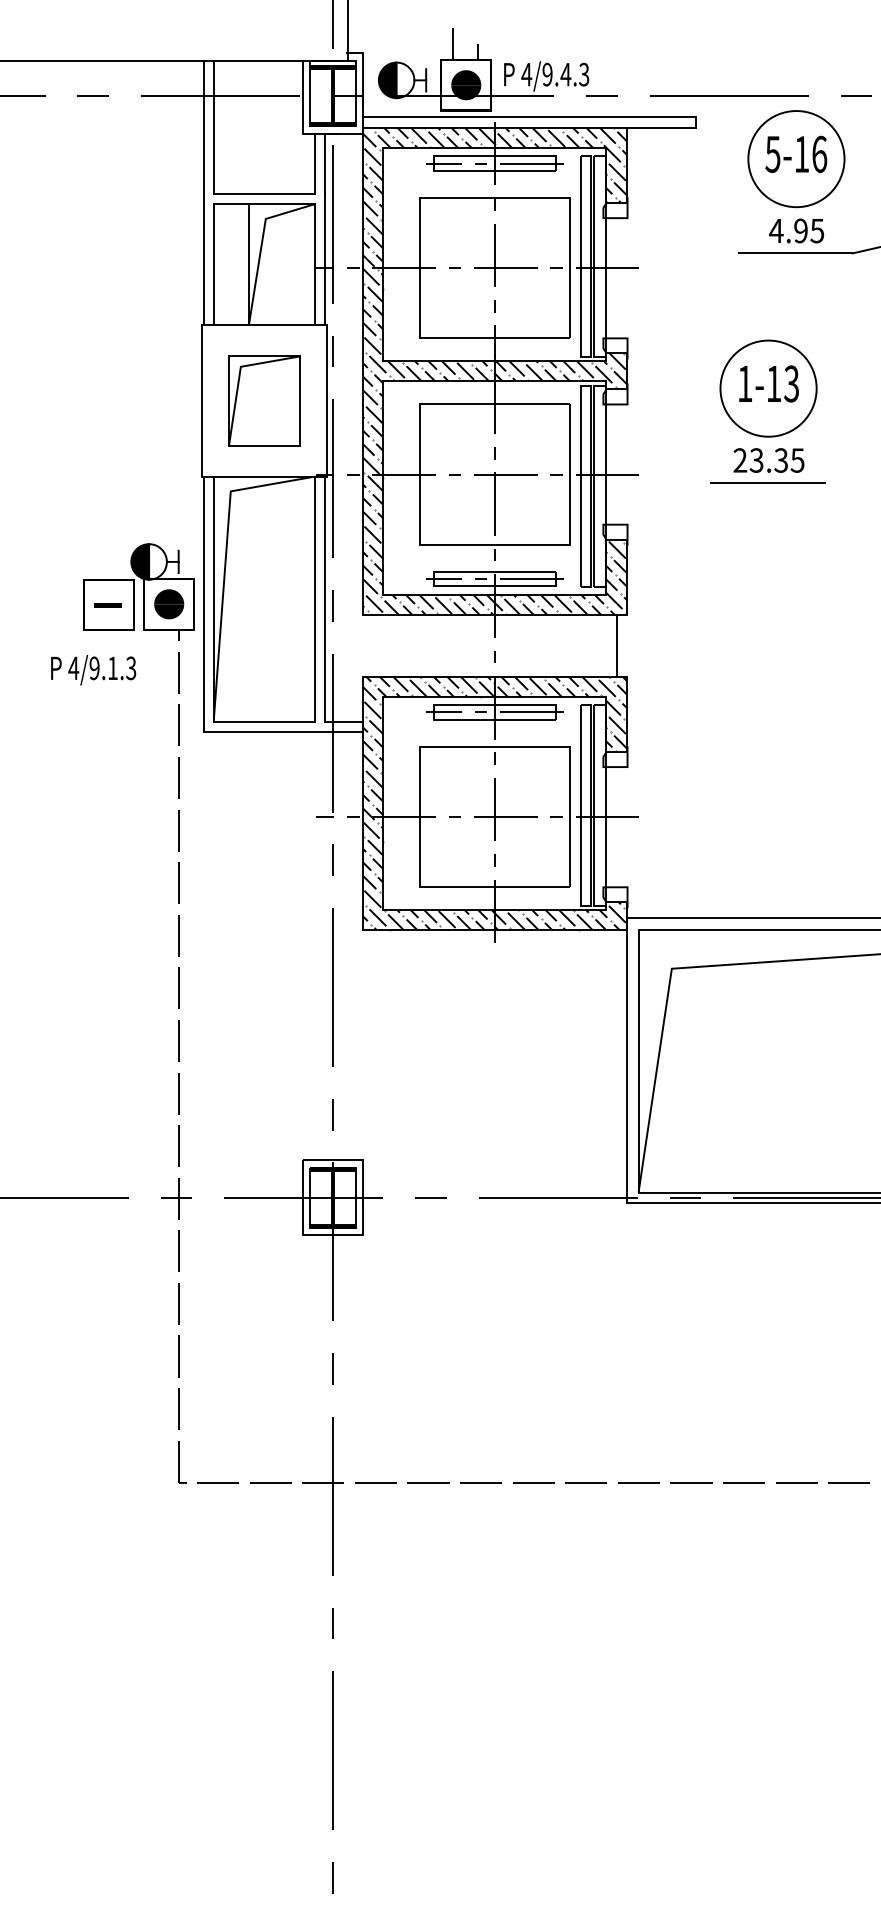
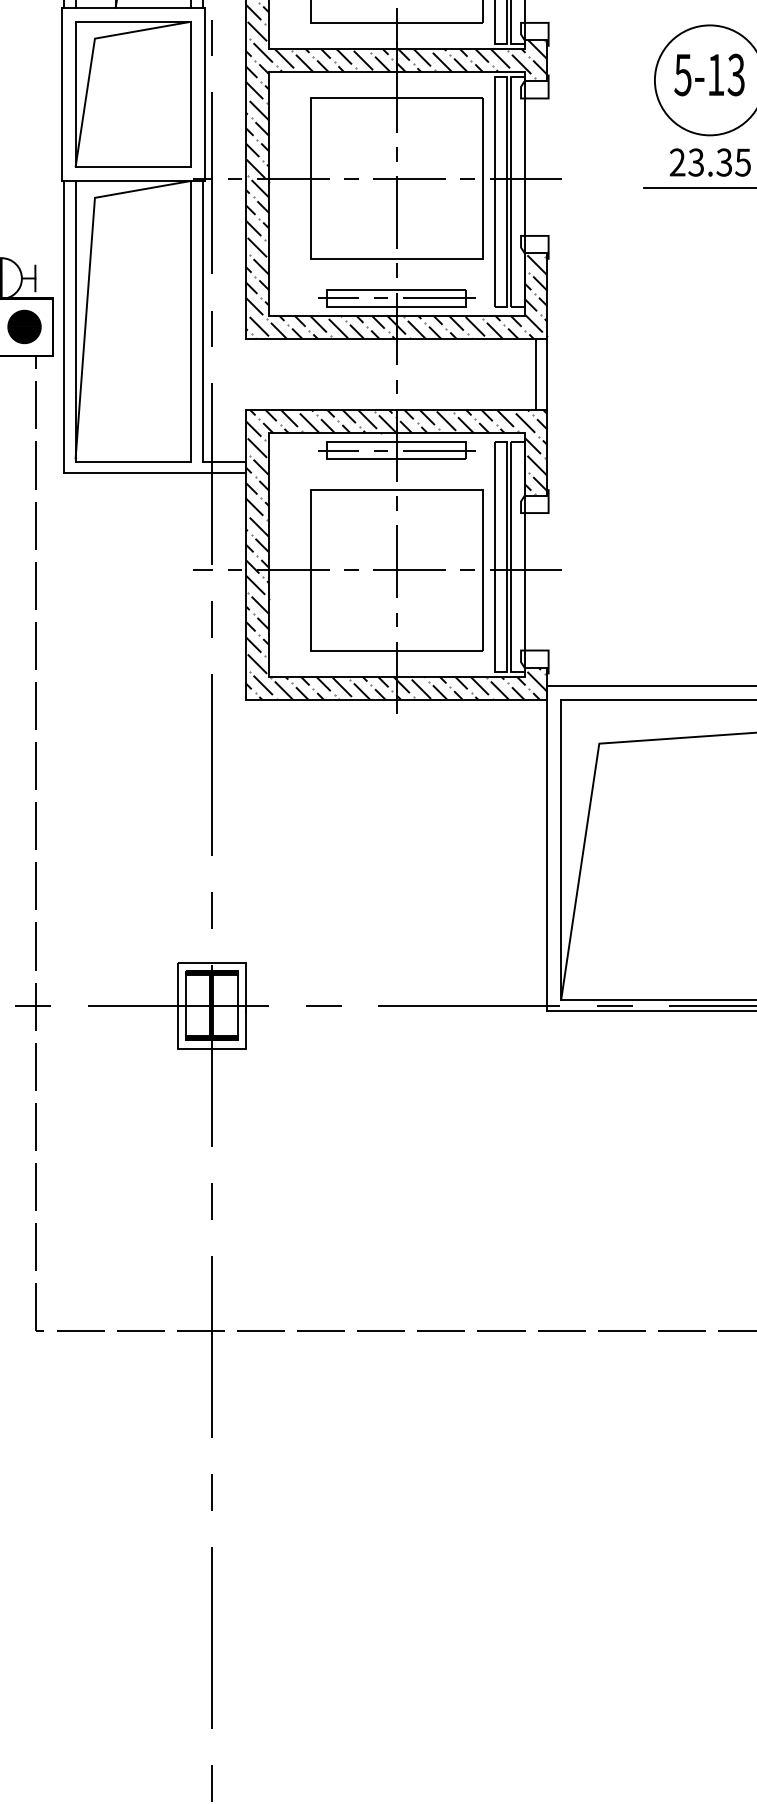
text: (744, 384) -> (682, 75), 1-13 -> 5-13
part: (264, 400) -> (133, 93), size x1.43
line: (626, 645) -> (547, 374), added

